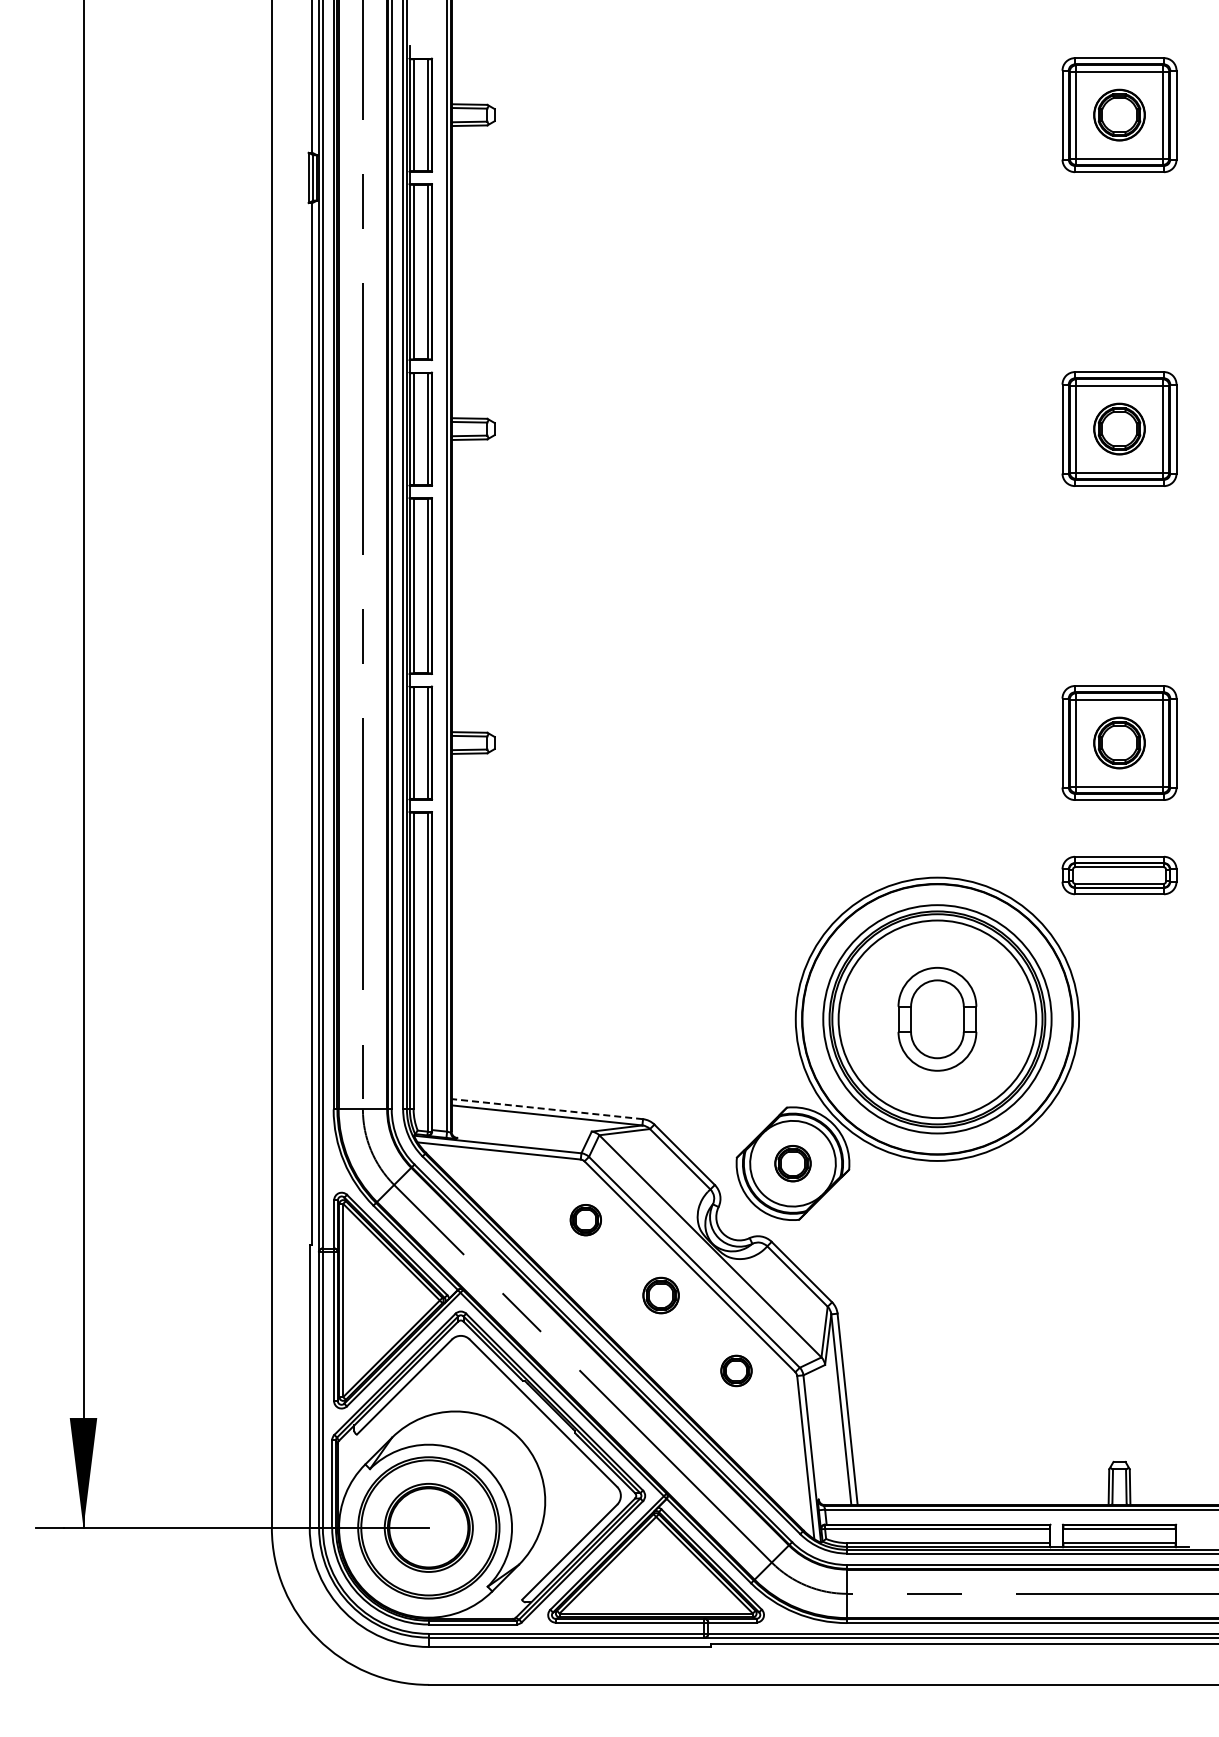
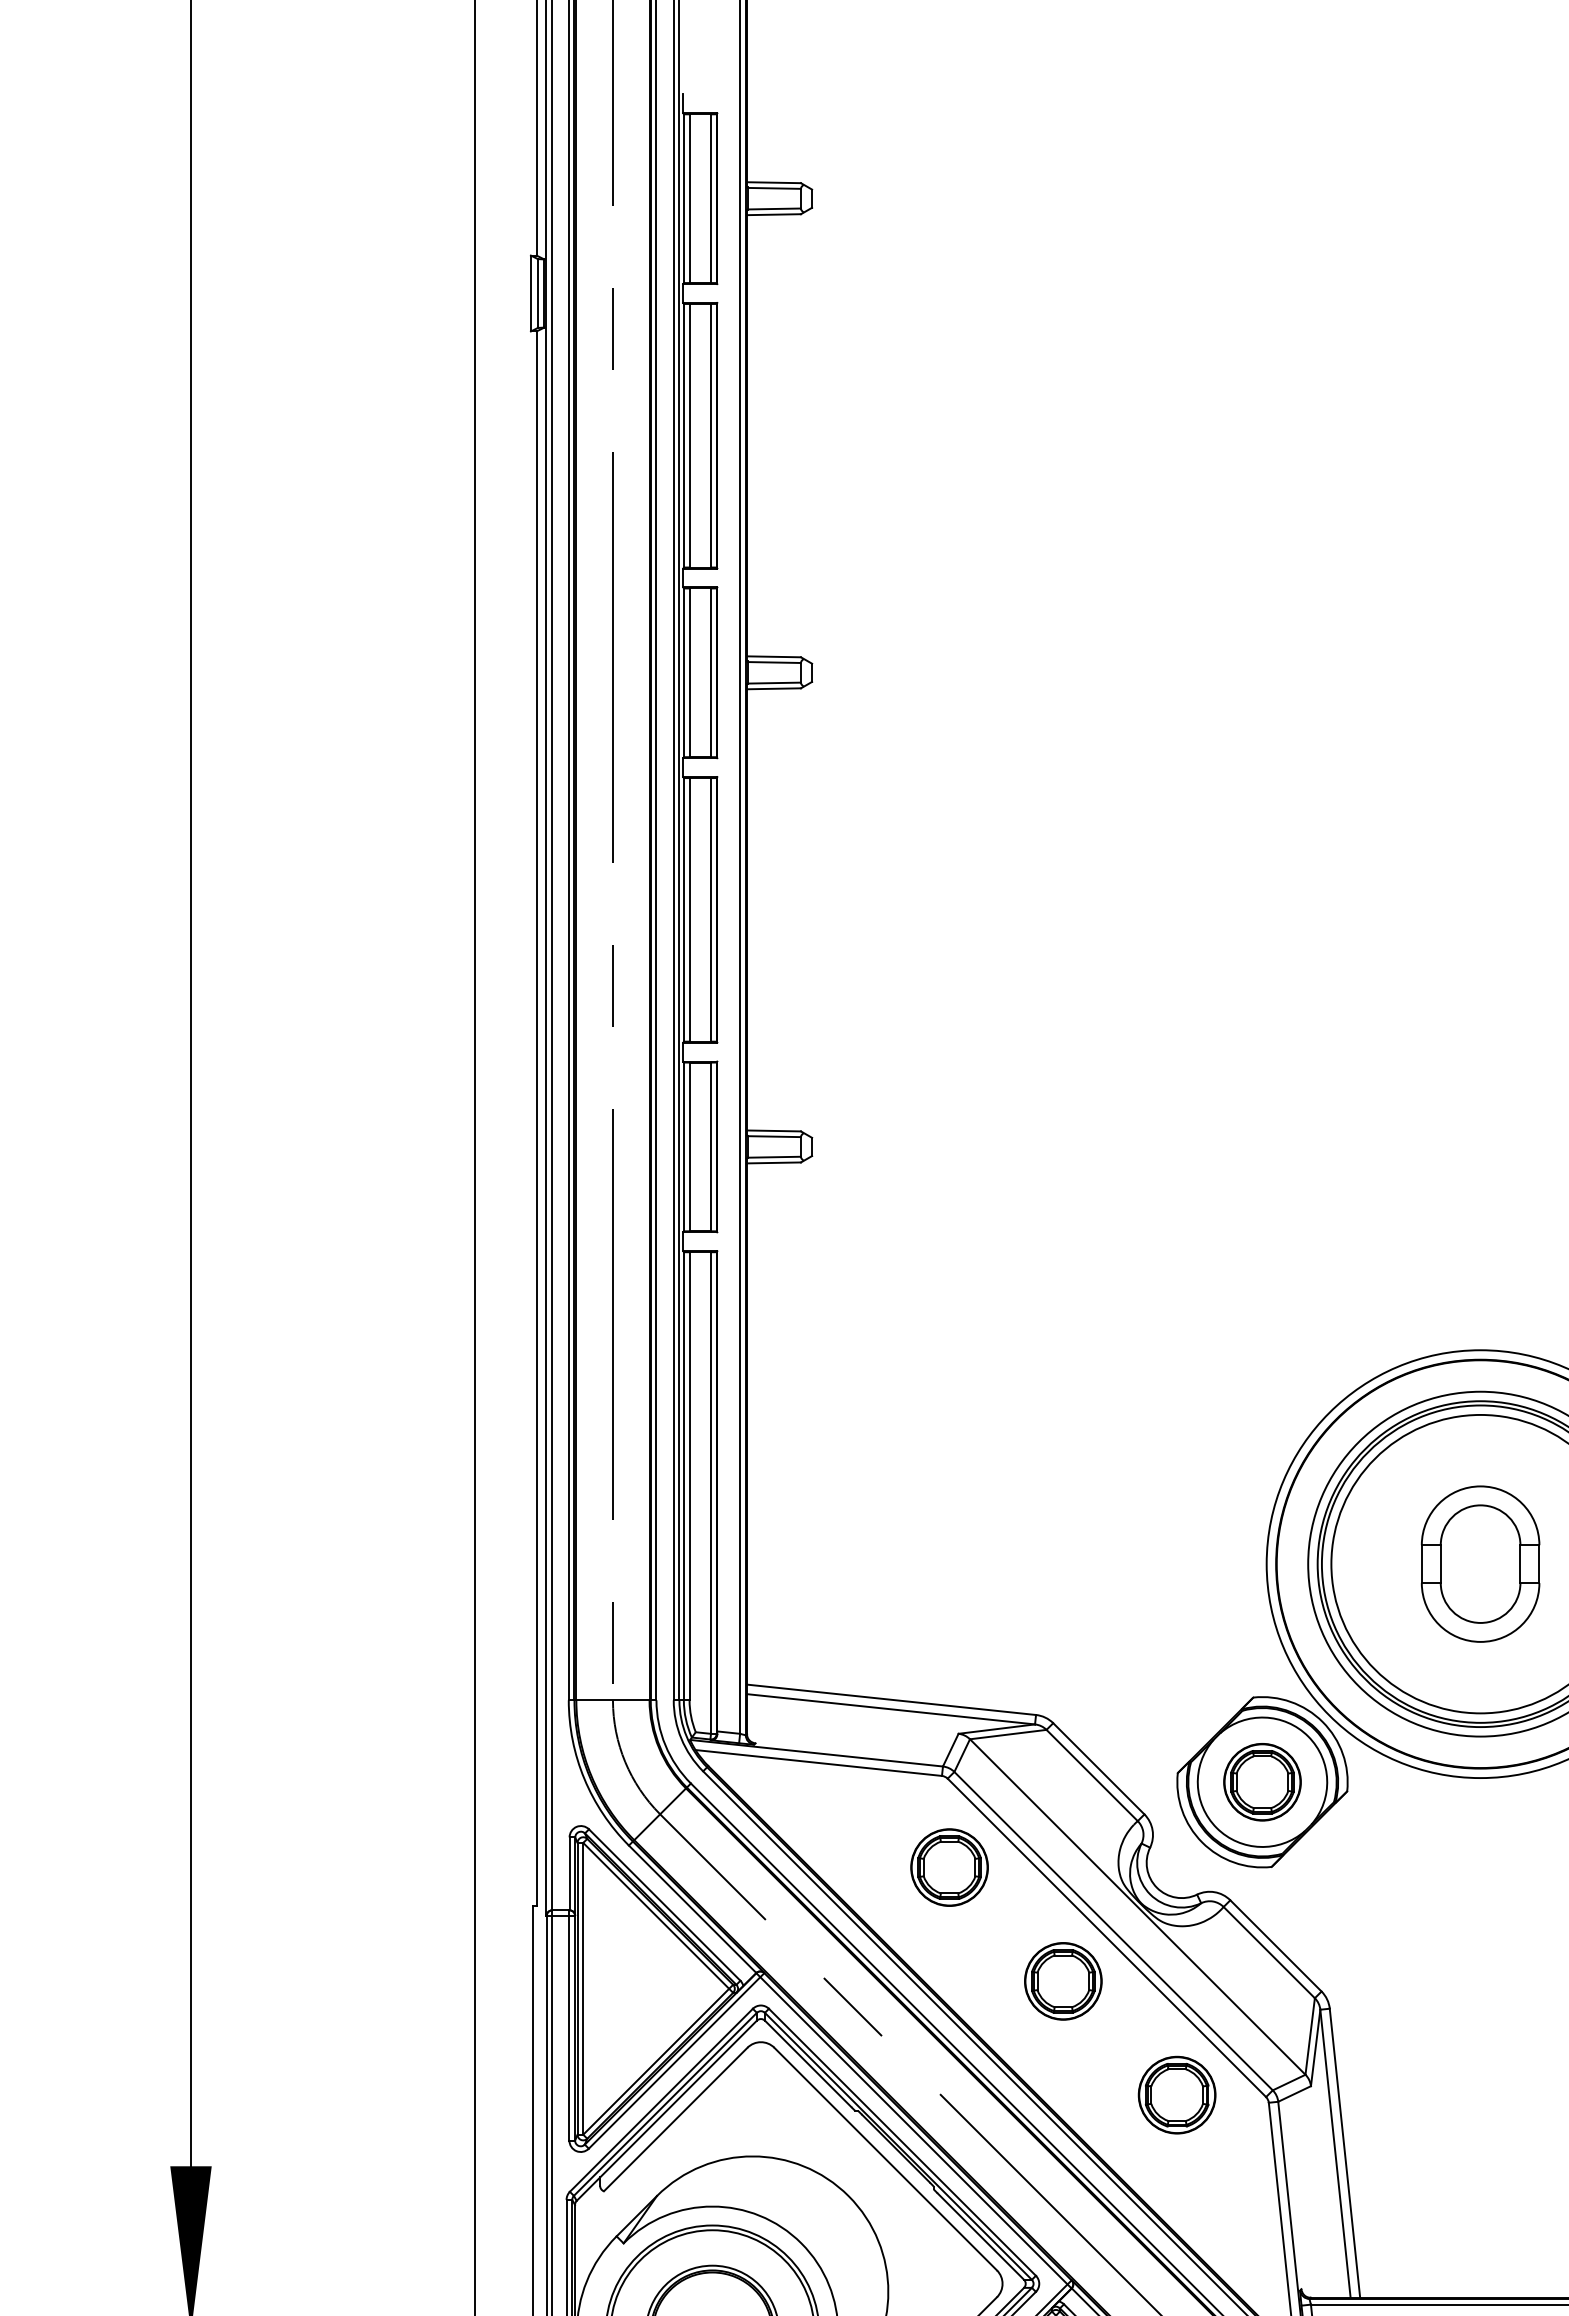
line: (546, 1109) -> (890, 1700), dashed -> solid
part: (792, 1163) -> (1261, 1781), size x1.43
part: (585, 1219) -> (949, 1866), size x1.67
part: (660, 1295) -> (1062, 1981), size x1.43
part: (736, 1370) -> (1177, 2094), size x1.67

